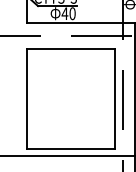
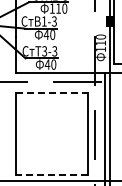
line: (71, 49) -> (52, 93), solid -> dashed
line: (71, 149) -> (52, 175), solid -> dashed

